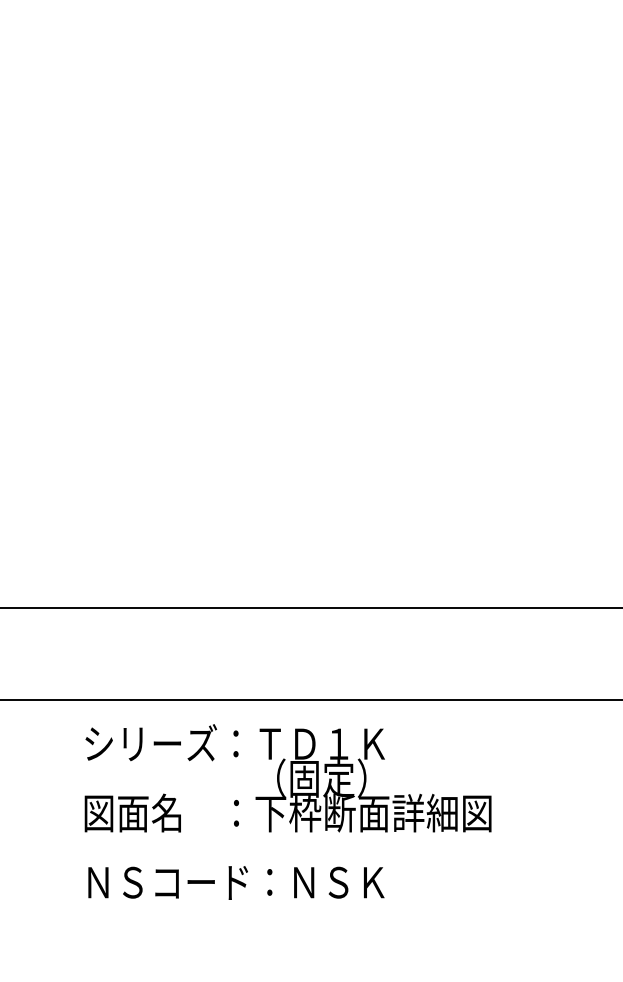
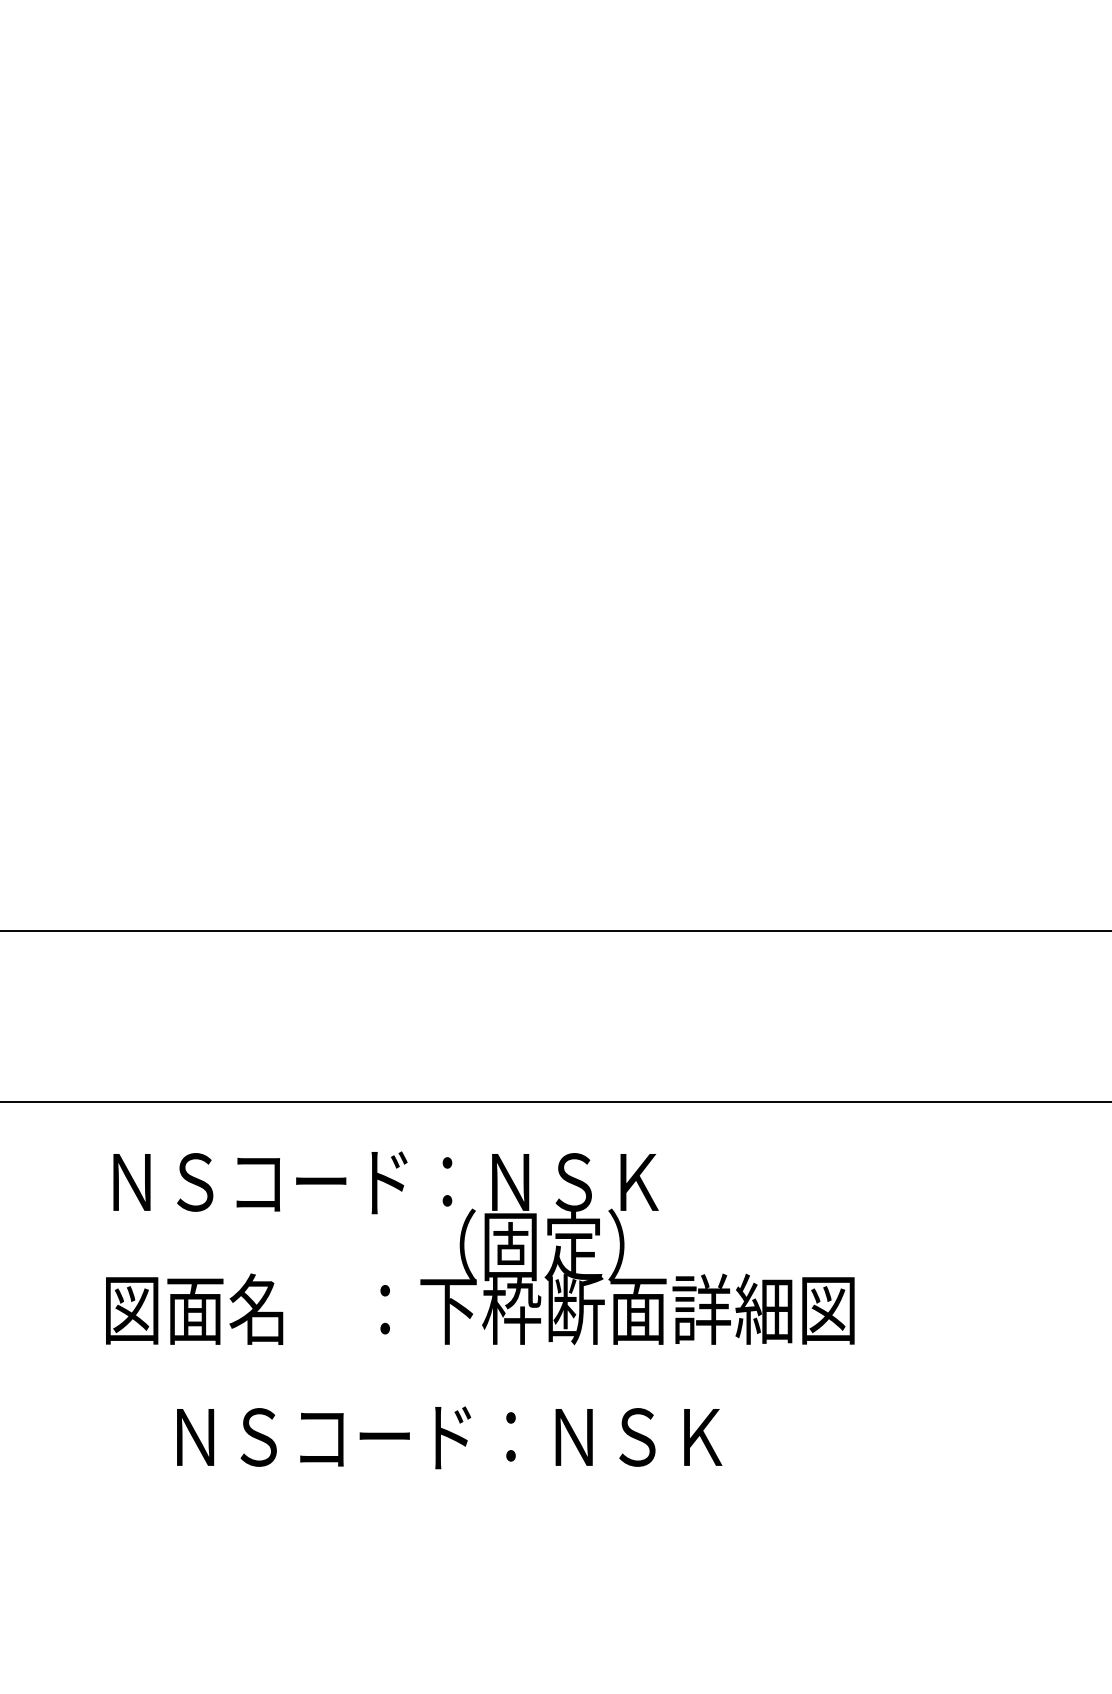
text: (216, 742) -> (348, 1179), シリーズ：ＴＤ１Ｋ -> ＮＳコード：ＮＳＫ
text: (236, 882) -> (449, 1437), moved

